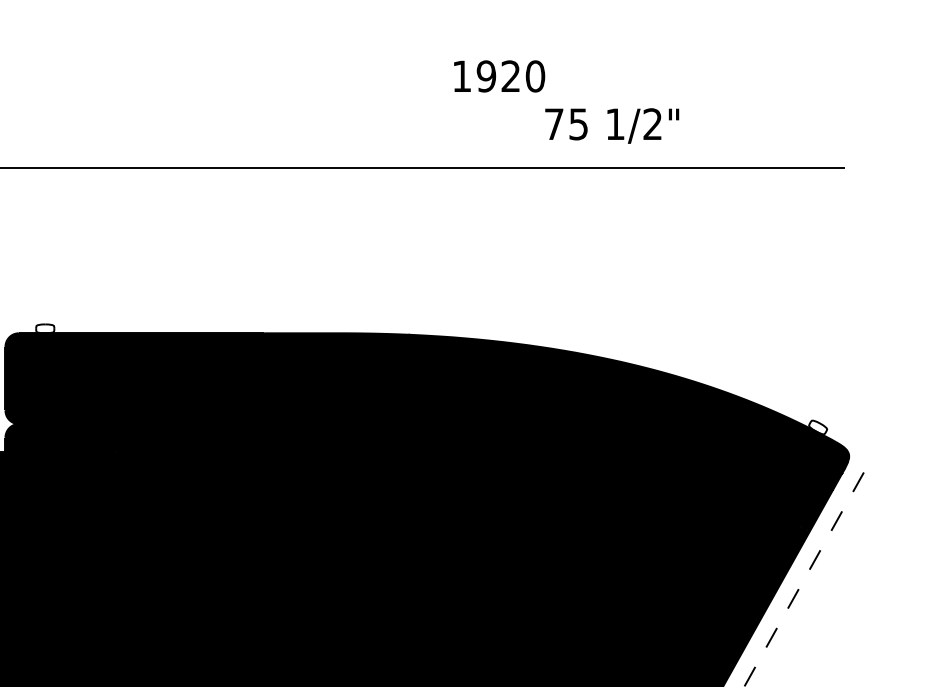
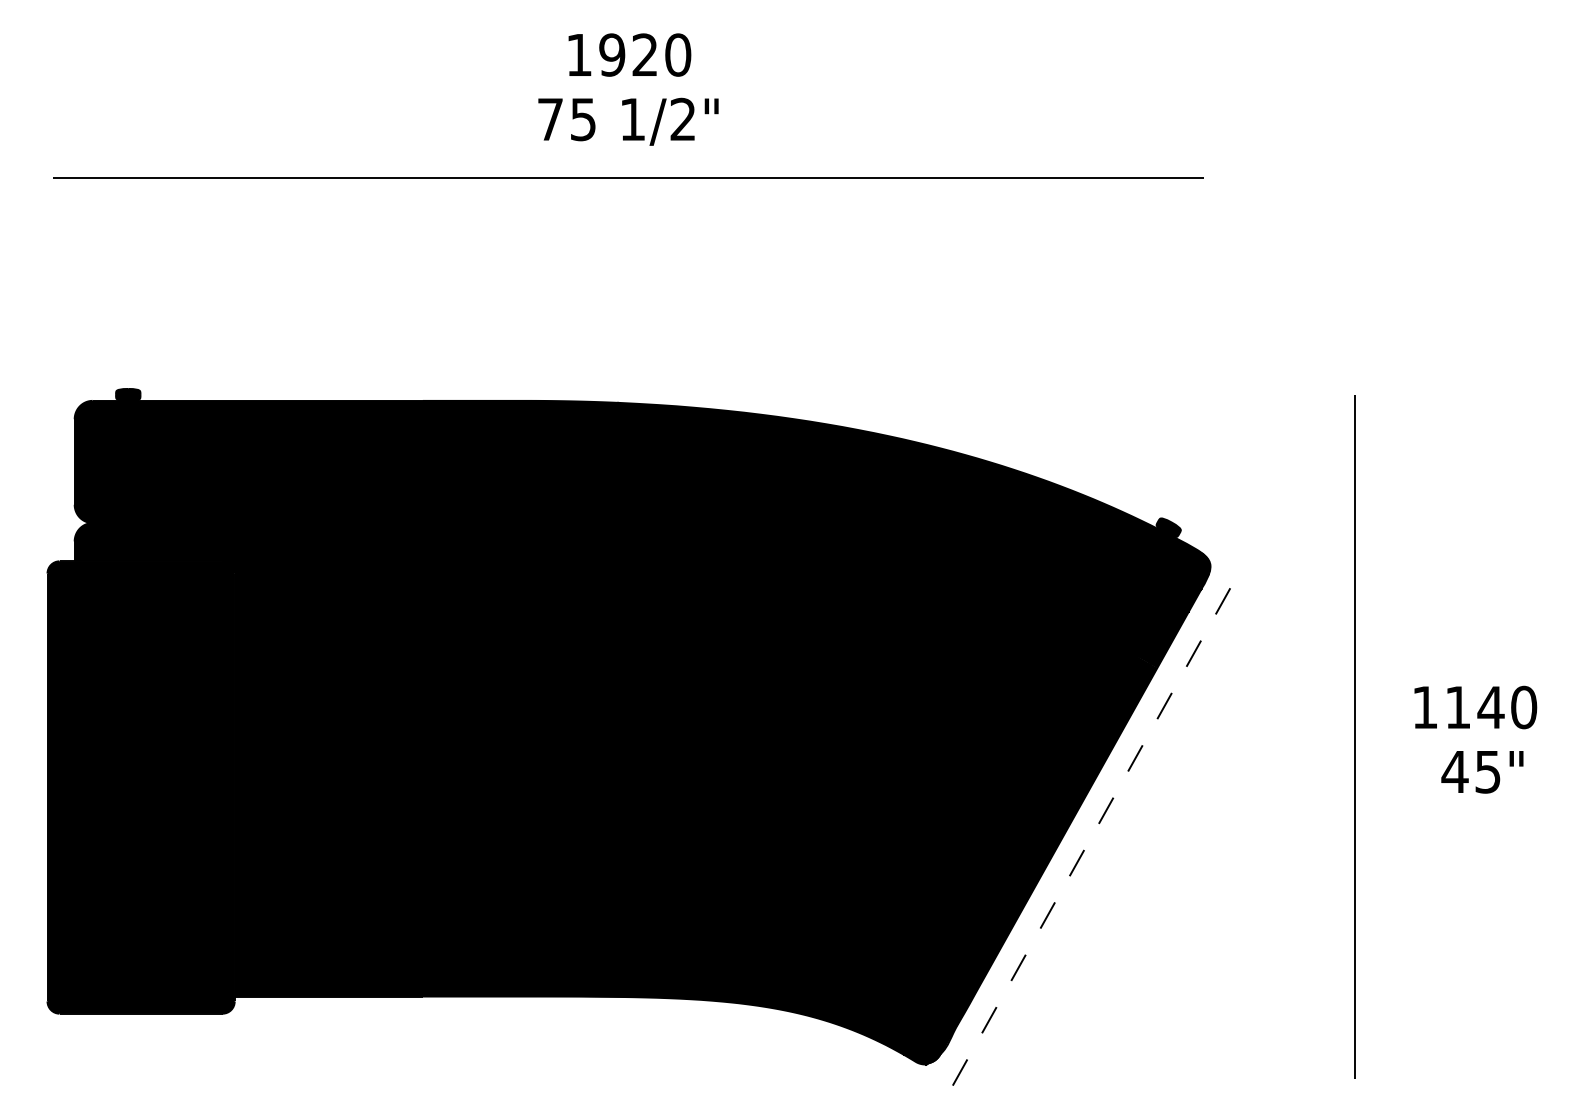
text: (499, 76) -> (629, 54), moved
text: (612, 125) -> (628, 121), moved
fill: (45, 328) -> (128, 394), added
fill: (817, 427) -> (1168, 527), added

